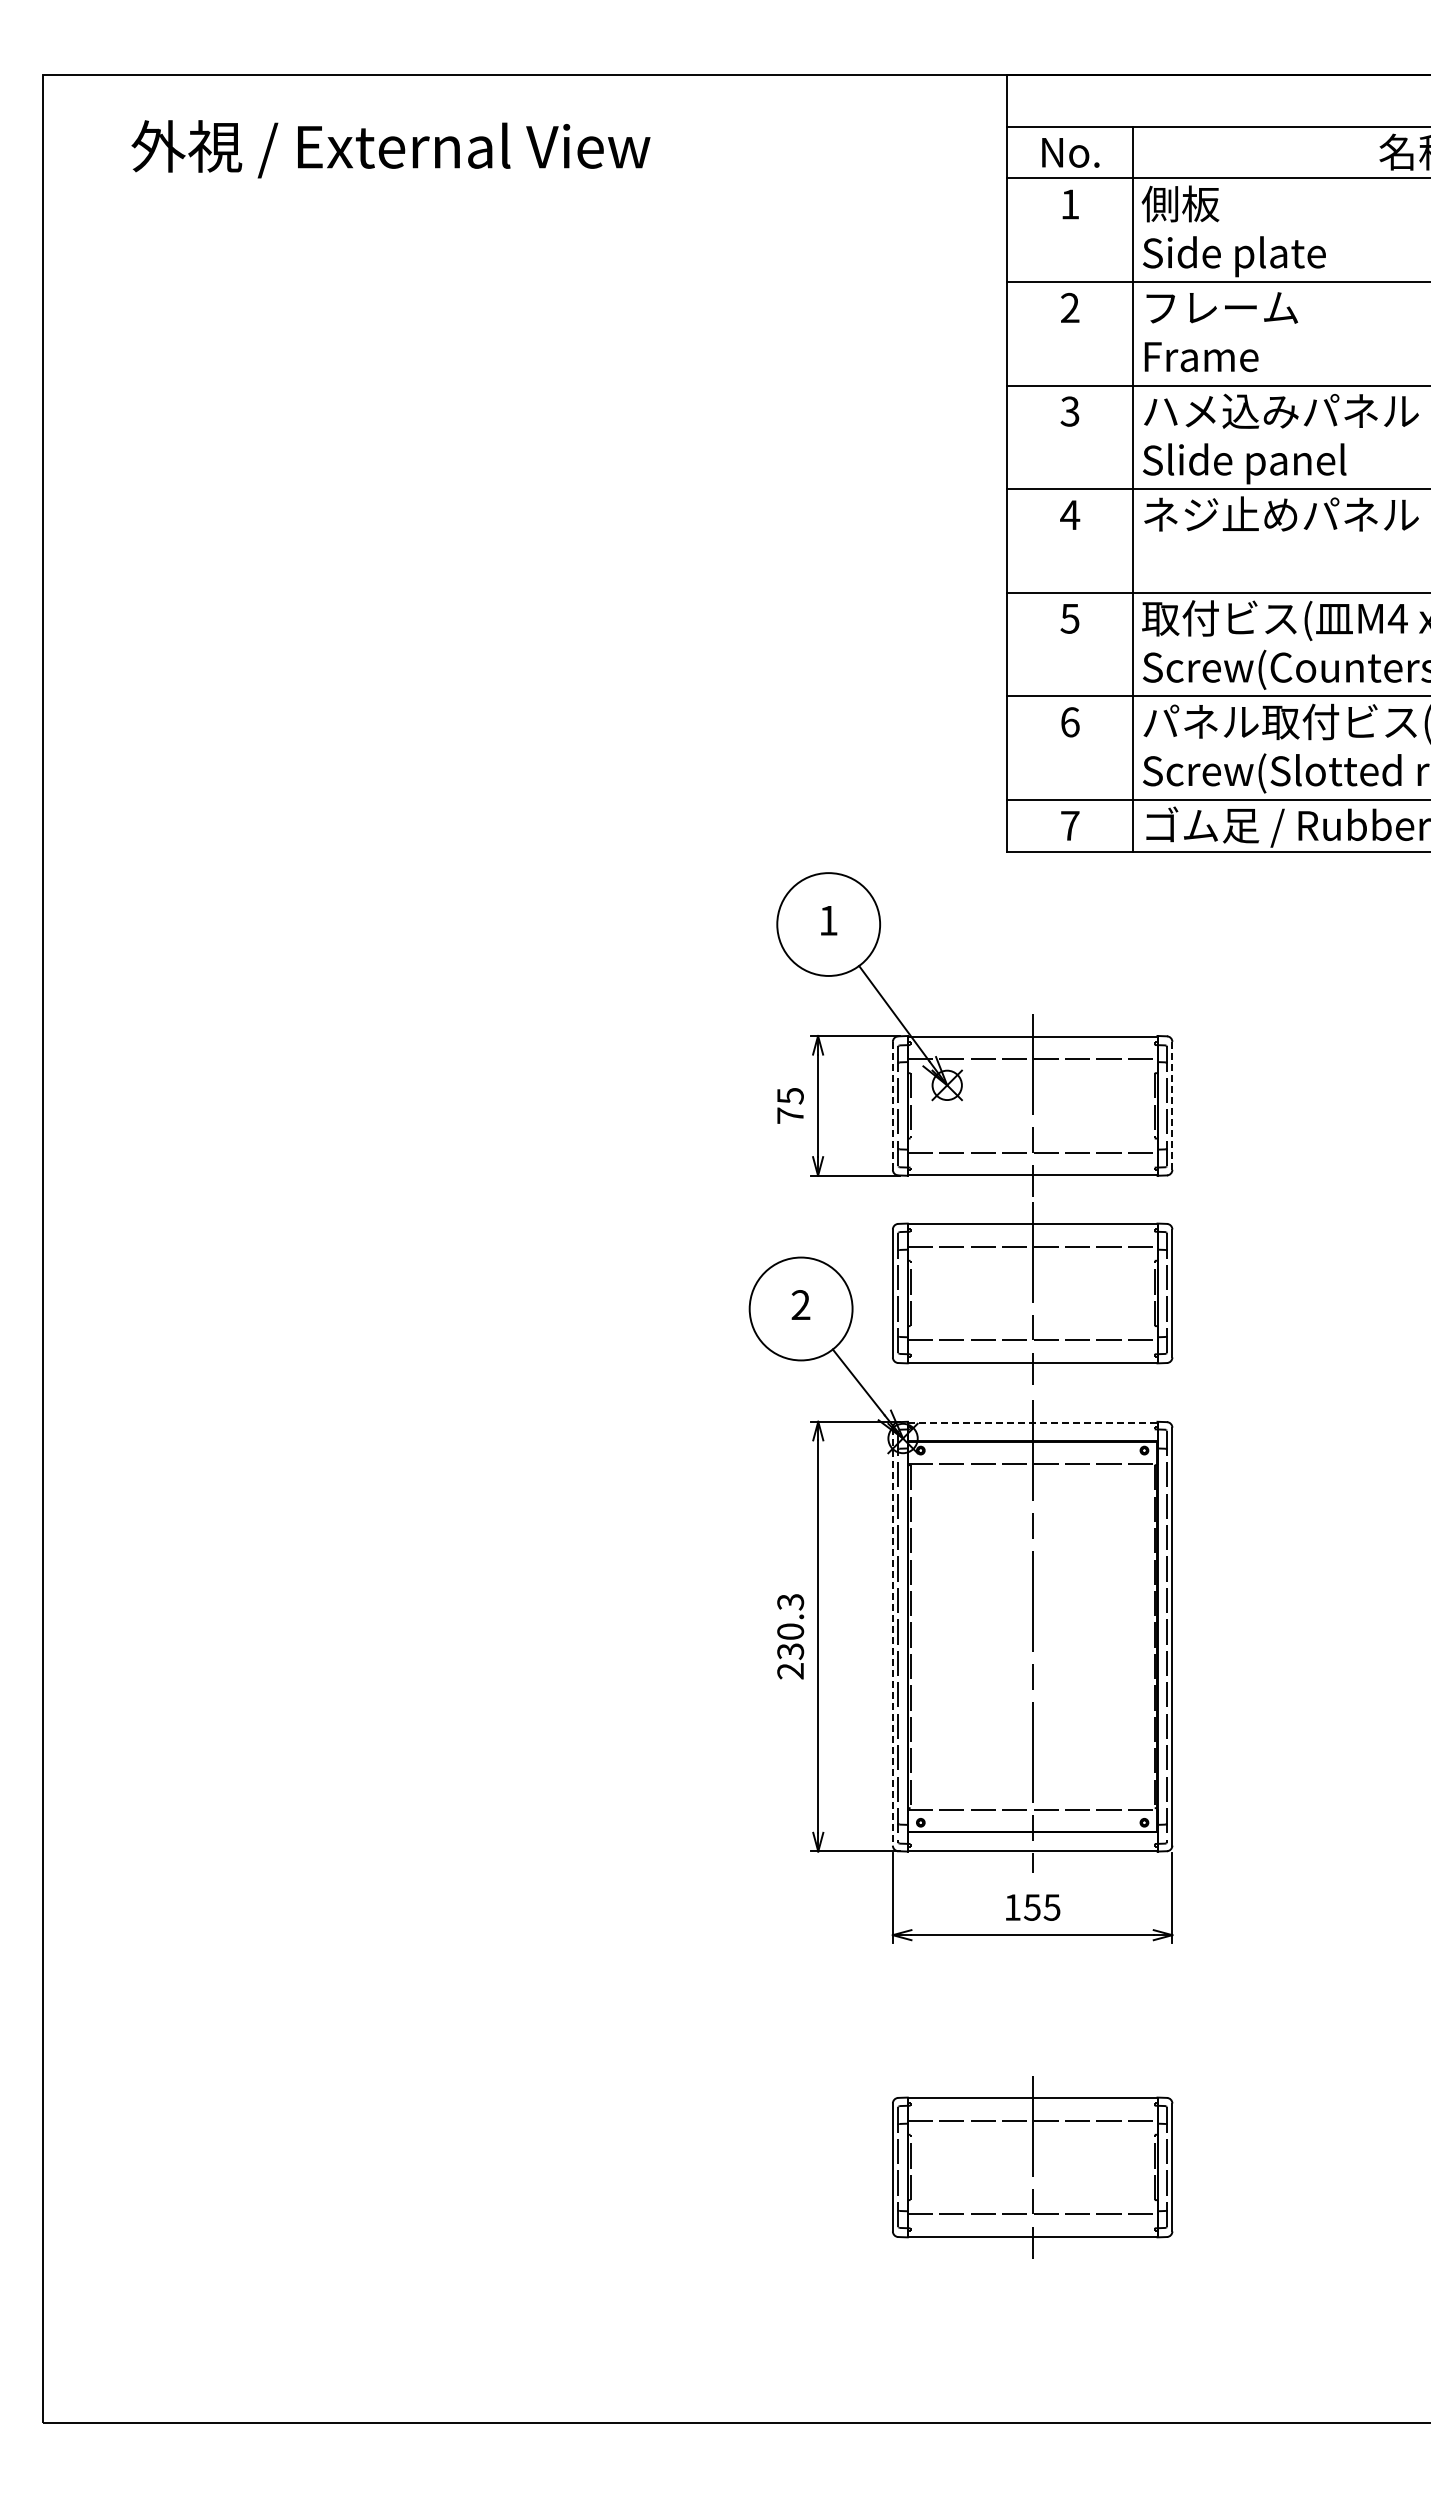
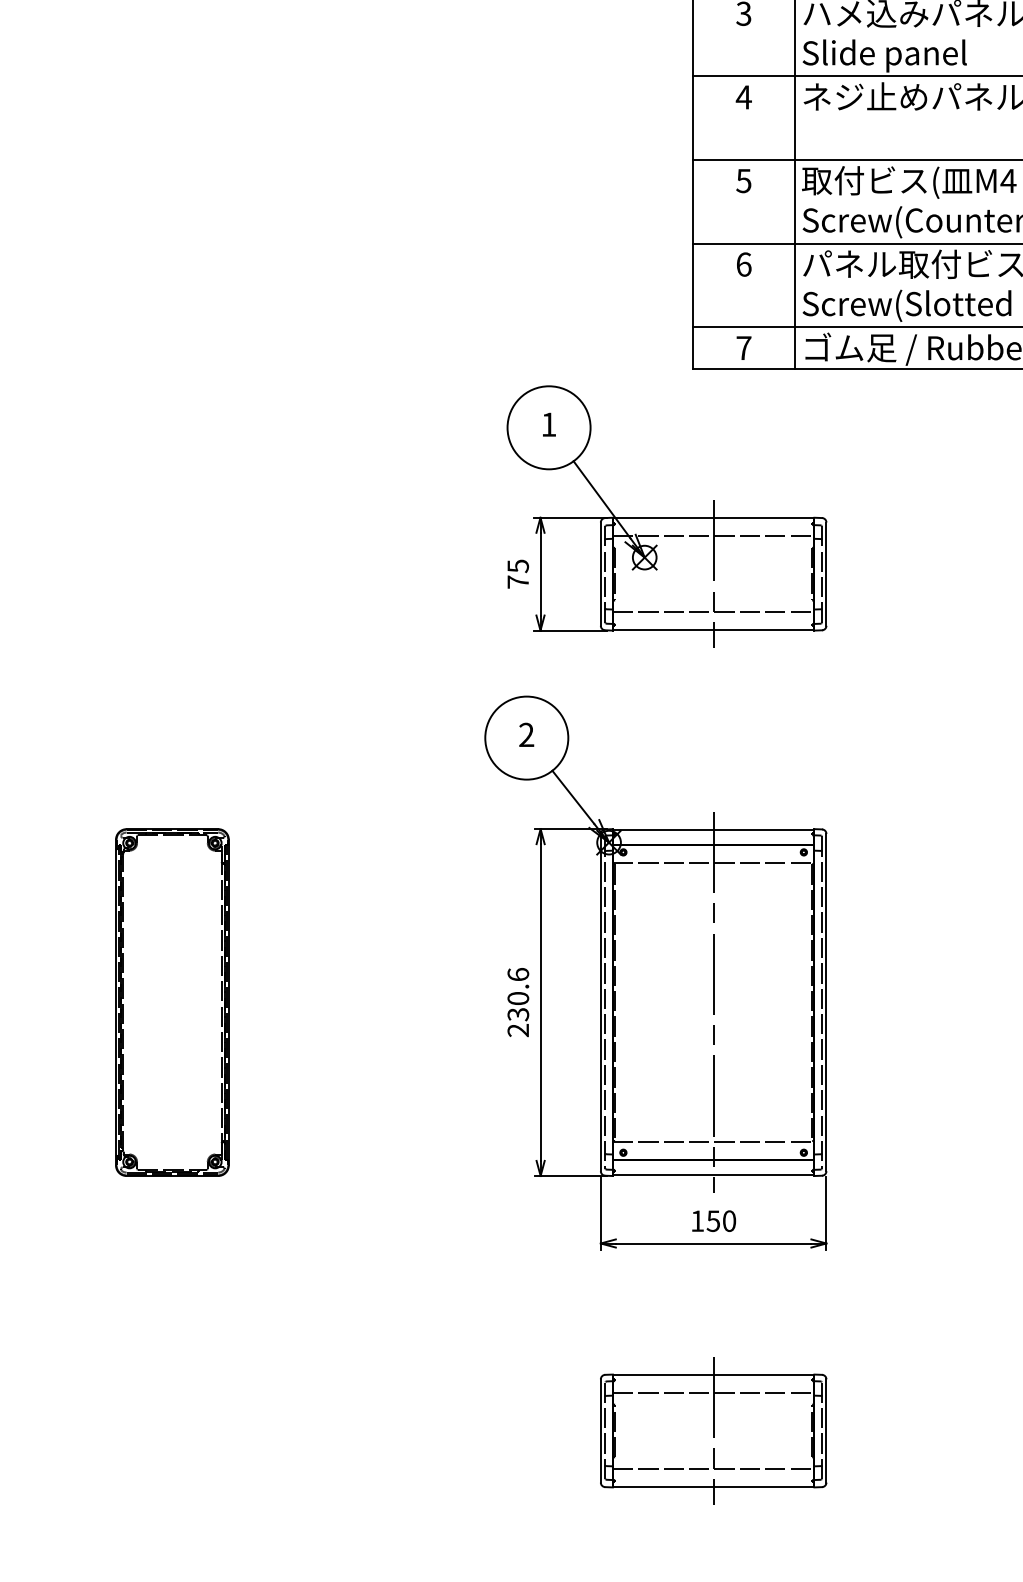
line: (892, 1105) -> (600, 573), dashed -> solid
line: (1172, 1105) -> (826, 573), dashed -> solid
part: (1032, 1293) -> (713, 725), removed
line: (1032, 1422) -> (713, 829), dashed -> solid
text: (790, 1601) -> (518, 974), 230.3 -> 230.6
part: (361, 1636) -> (171, 1002), added
line: (892, 1636) -> (600, 1002), dashed -> solid
text: (1051, 1907) -> (728, 1221), 155 -> 150

